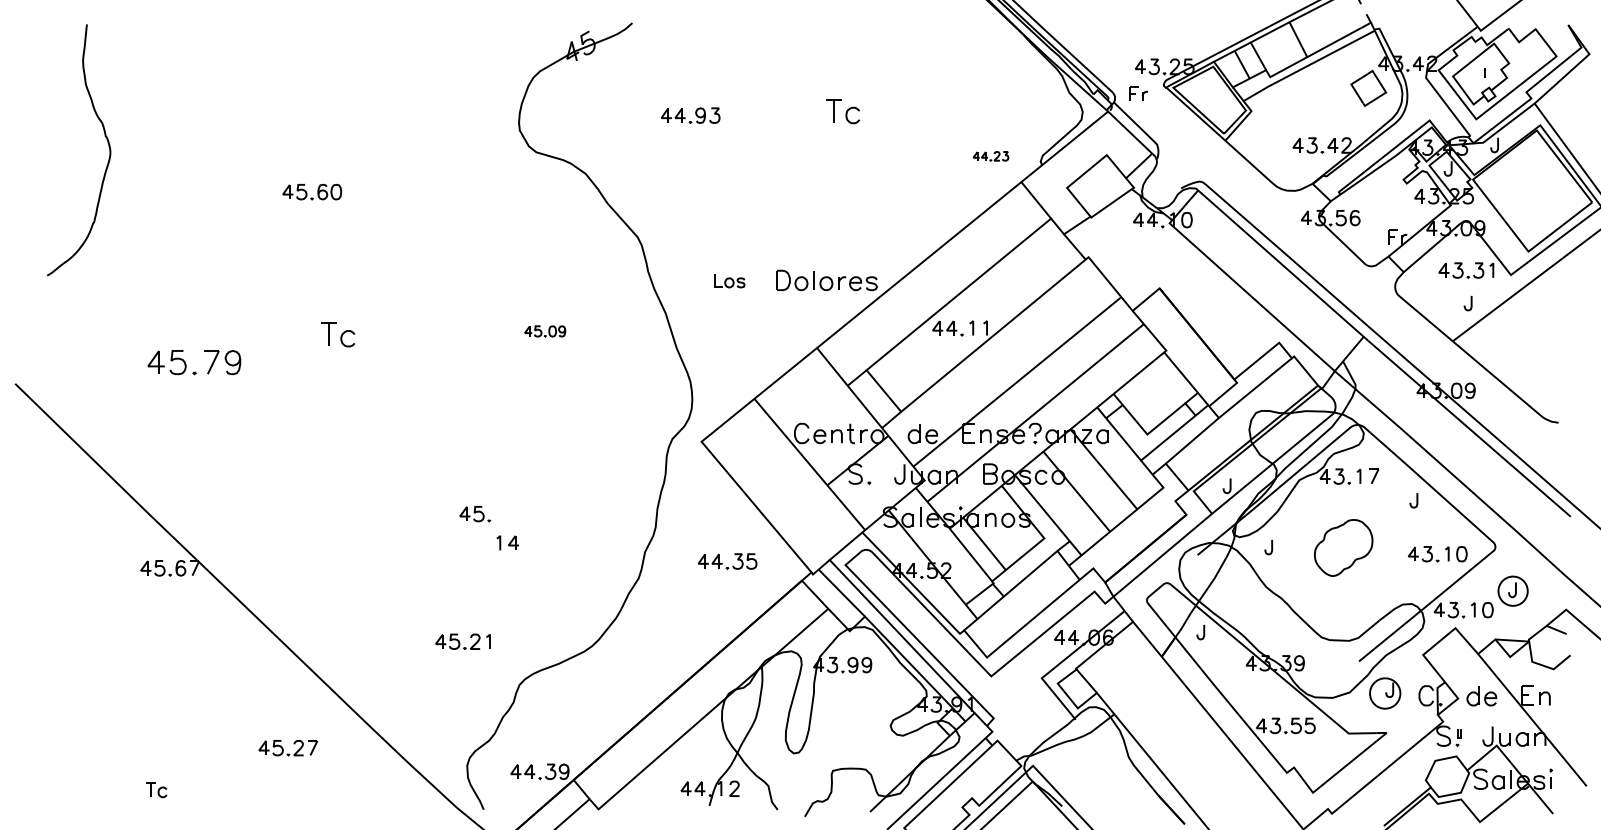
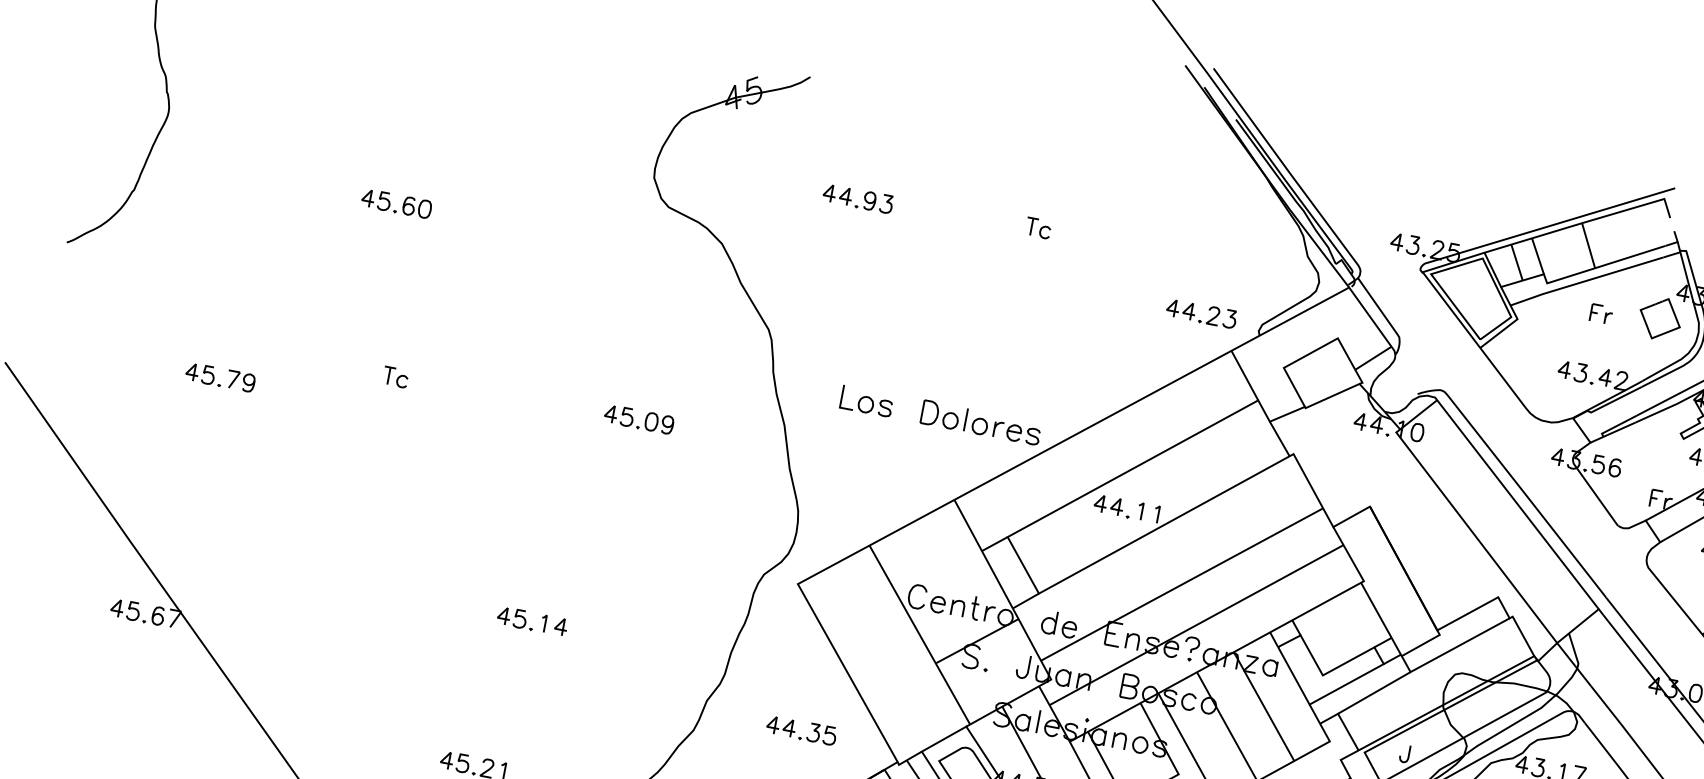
part: (1138, 93) -> (1601, 313), moved
part: (843, 111) -> (1038, 228), size x0.62
part: (990, 156) -> (1200, 313), size x1.67
part: (729, 280) -> (866, 401), size x1.43
part: (544, 331) -> (638, 419), size x1.43
part: (338, 334) -> (395, 376), size x0.62
part: (194, 362) -> (220, 377), size x0.62
part: (507, 542) -> (553, 624), moved

